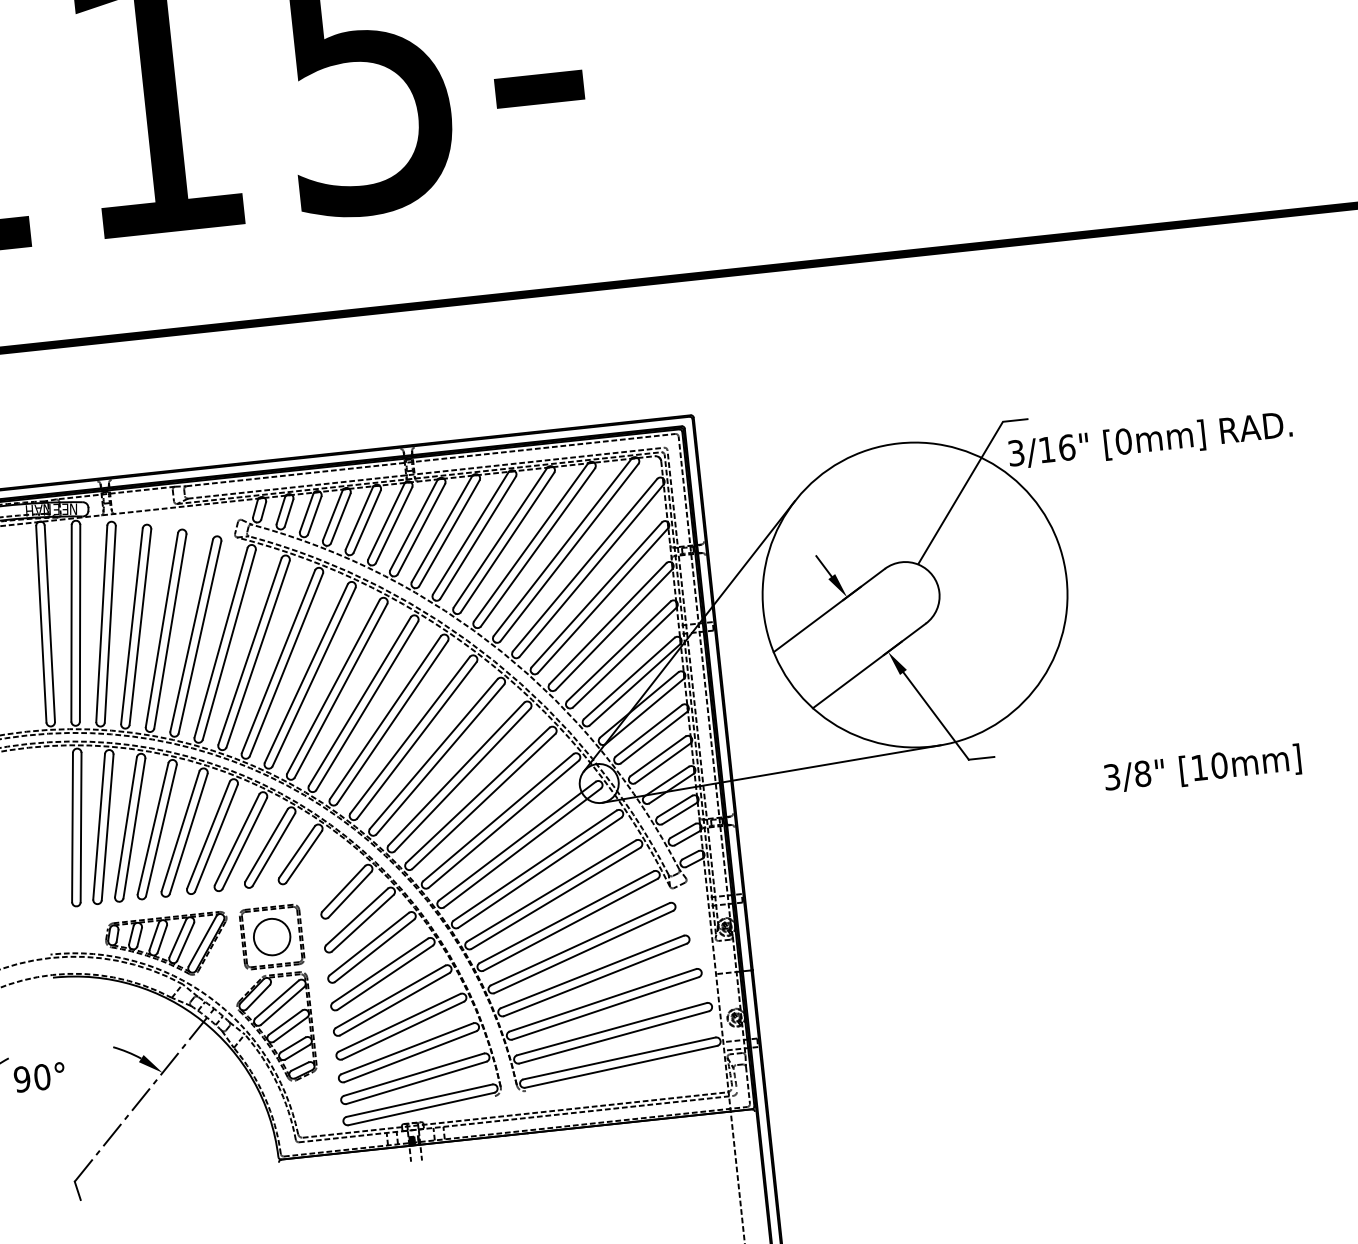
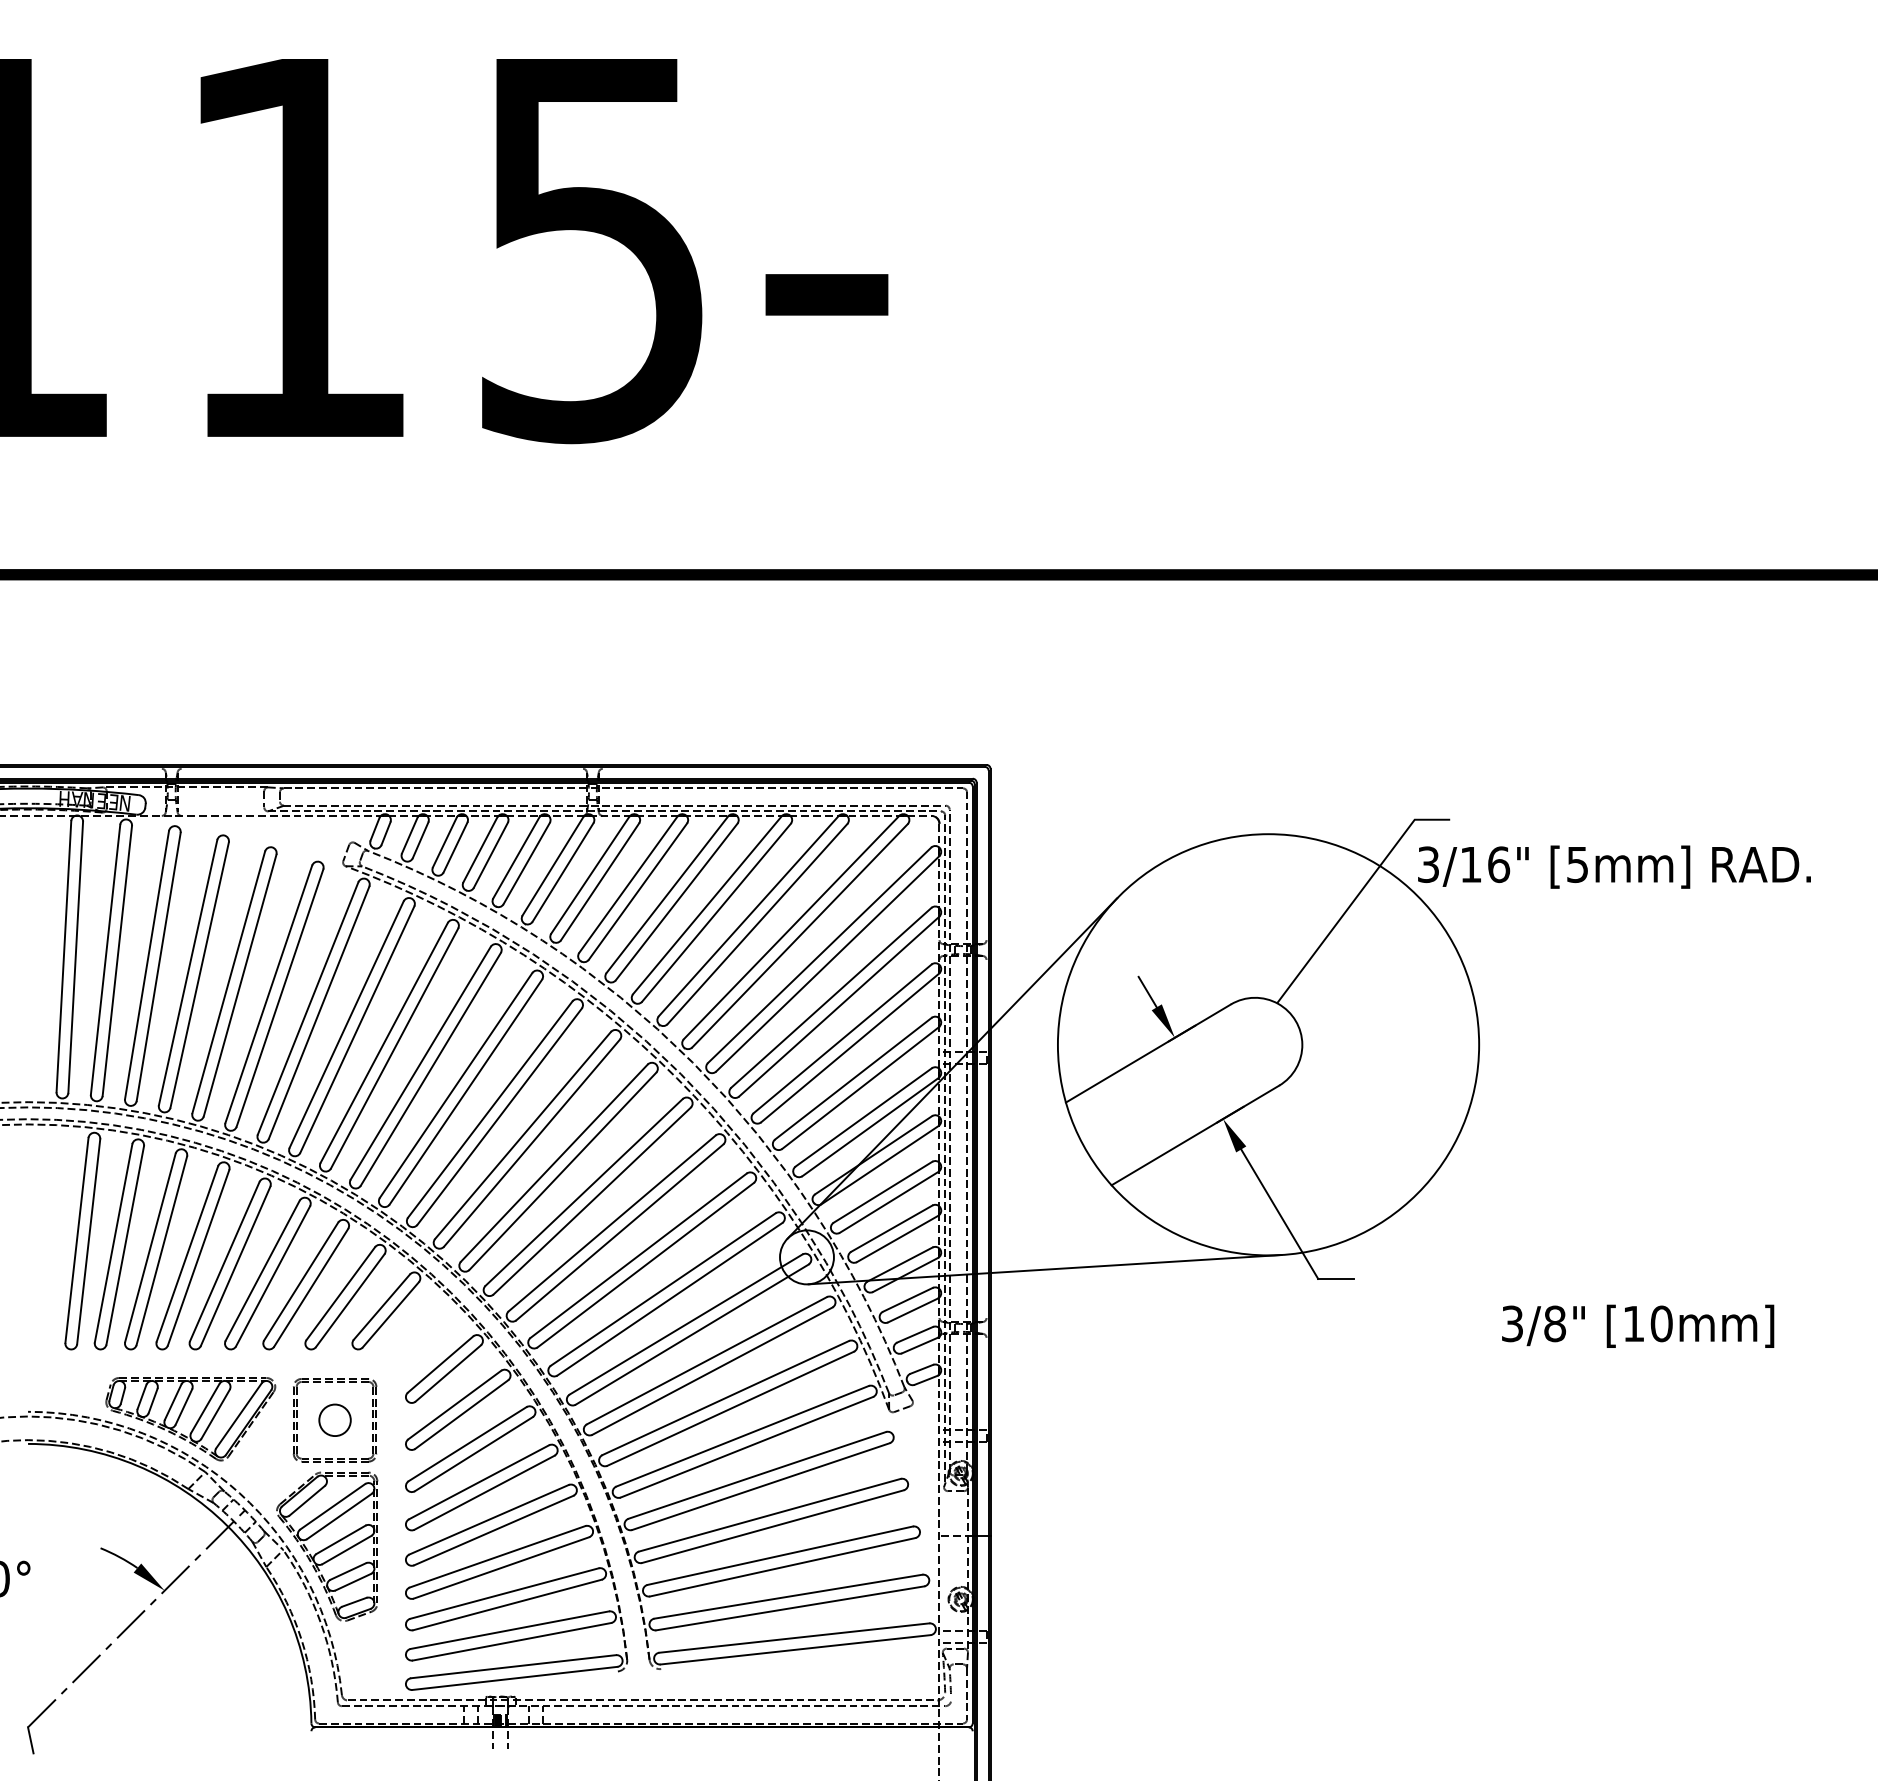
text: (1123, 441) -> (1577, 864), [0mm] -> [5mm]
circle: (271, 937) -> (334, 1420), size x0.62

